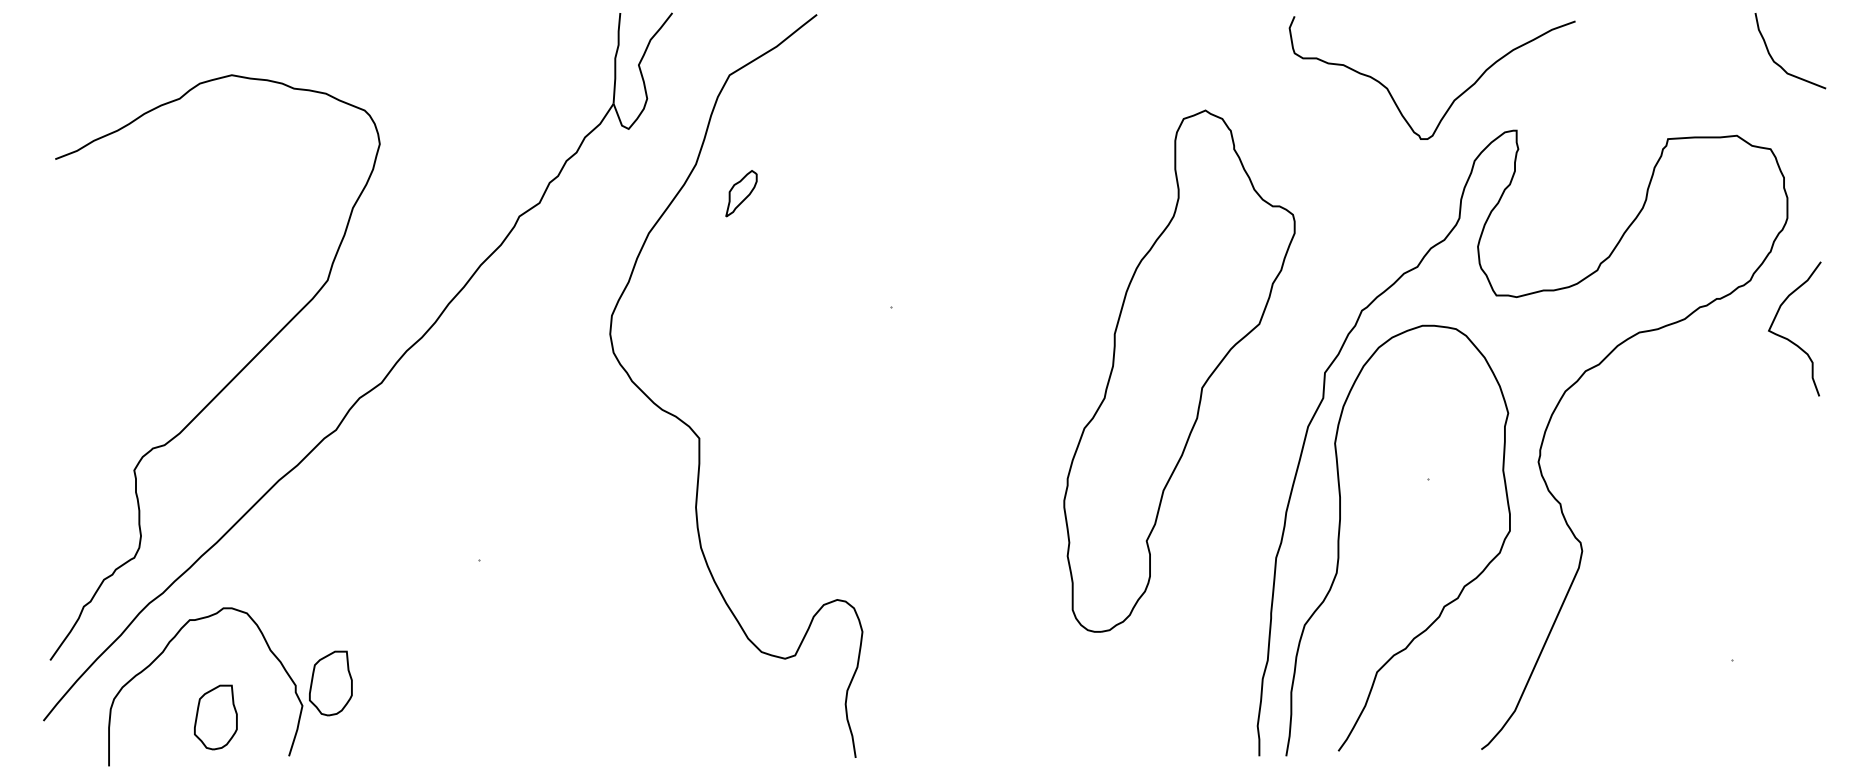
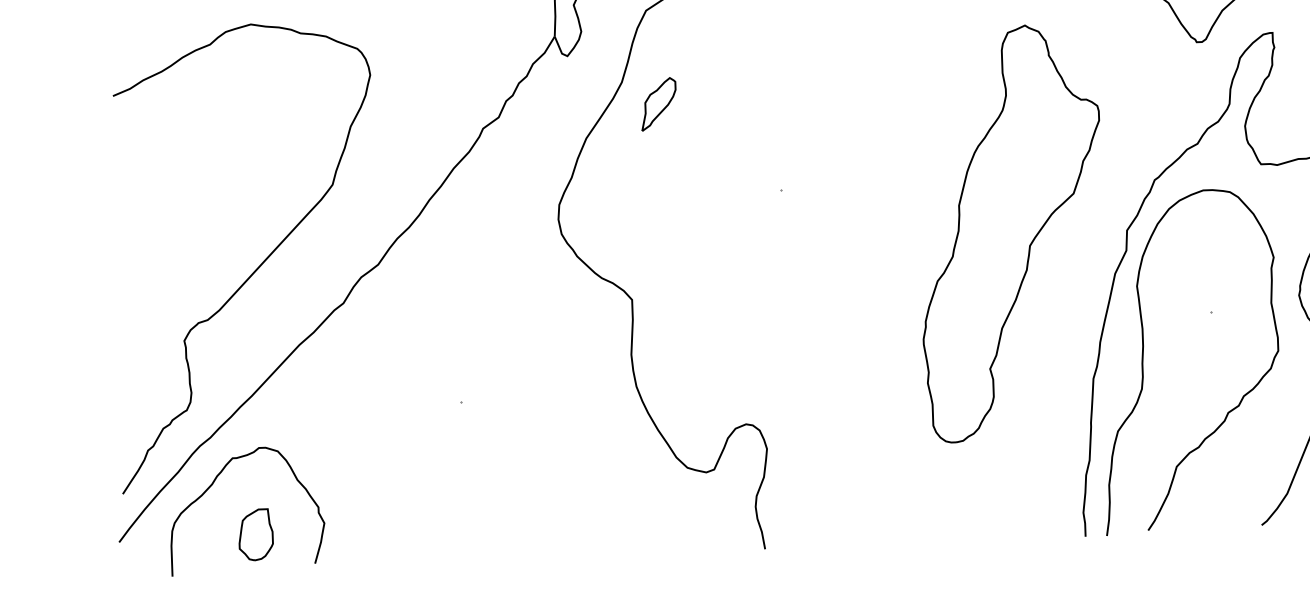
part: (741, 193) -> (658, 104), size x1.43
part: (330, 683) -> (346, 504), removed

